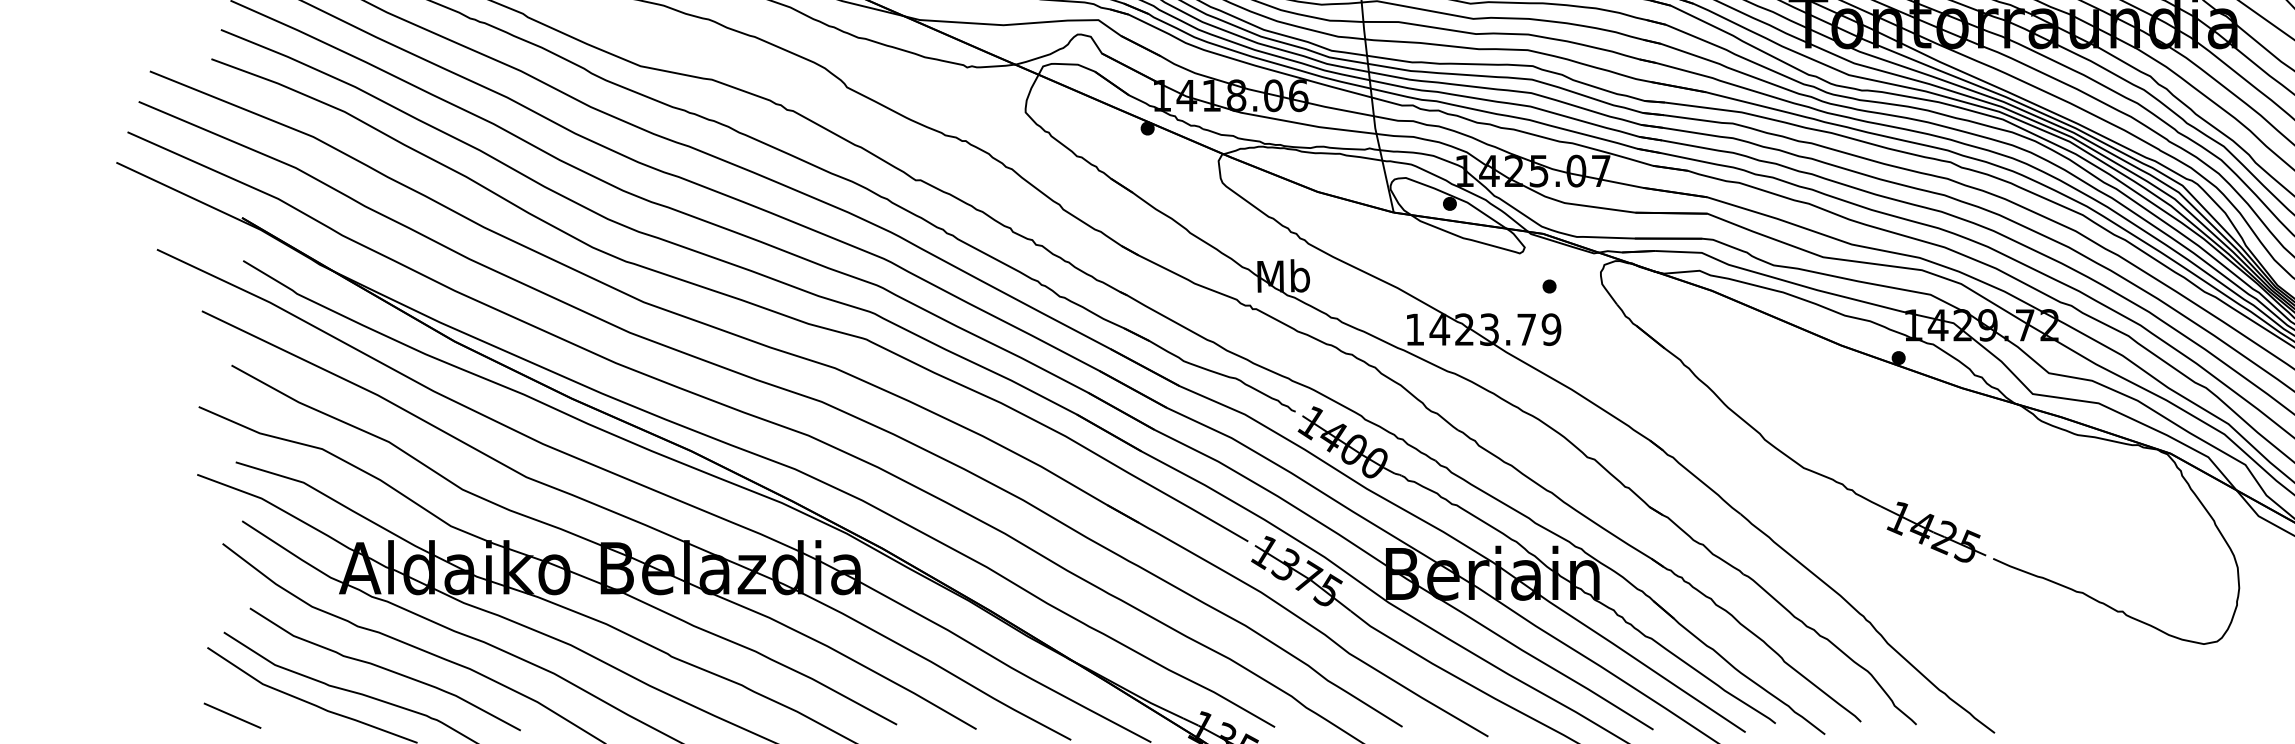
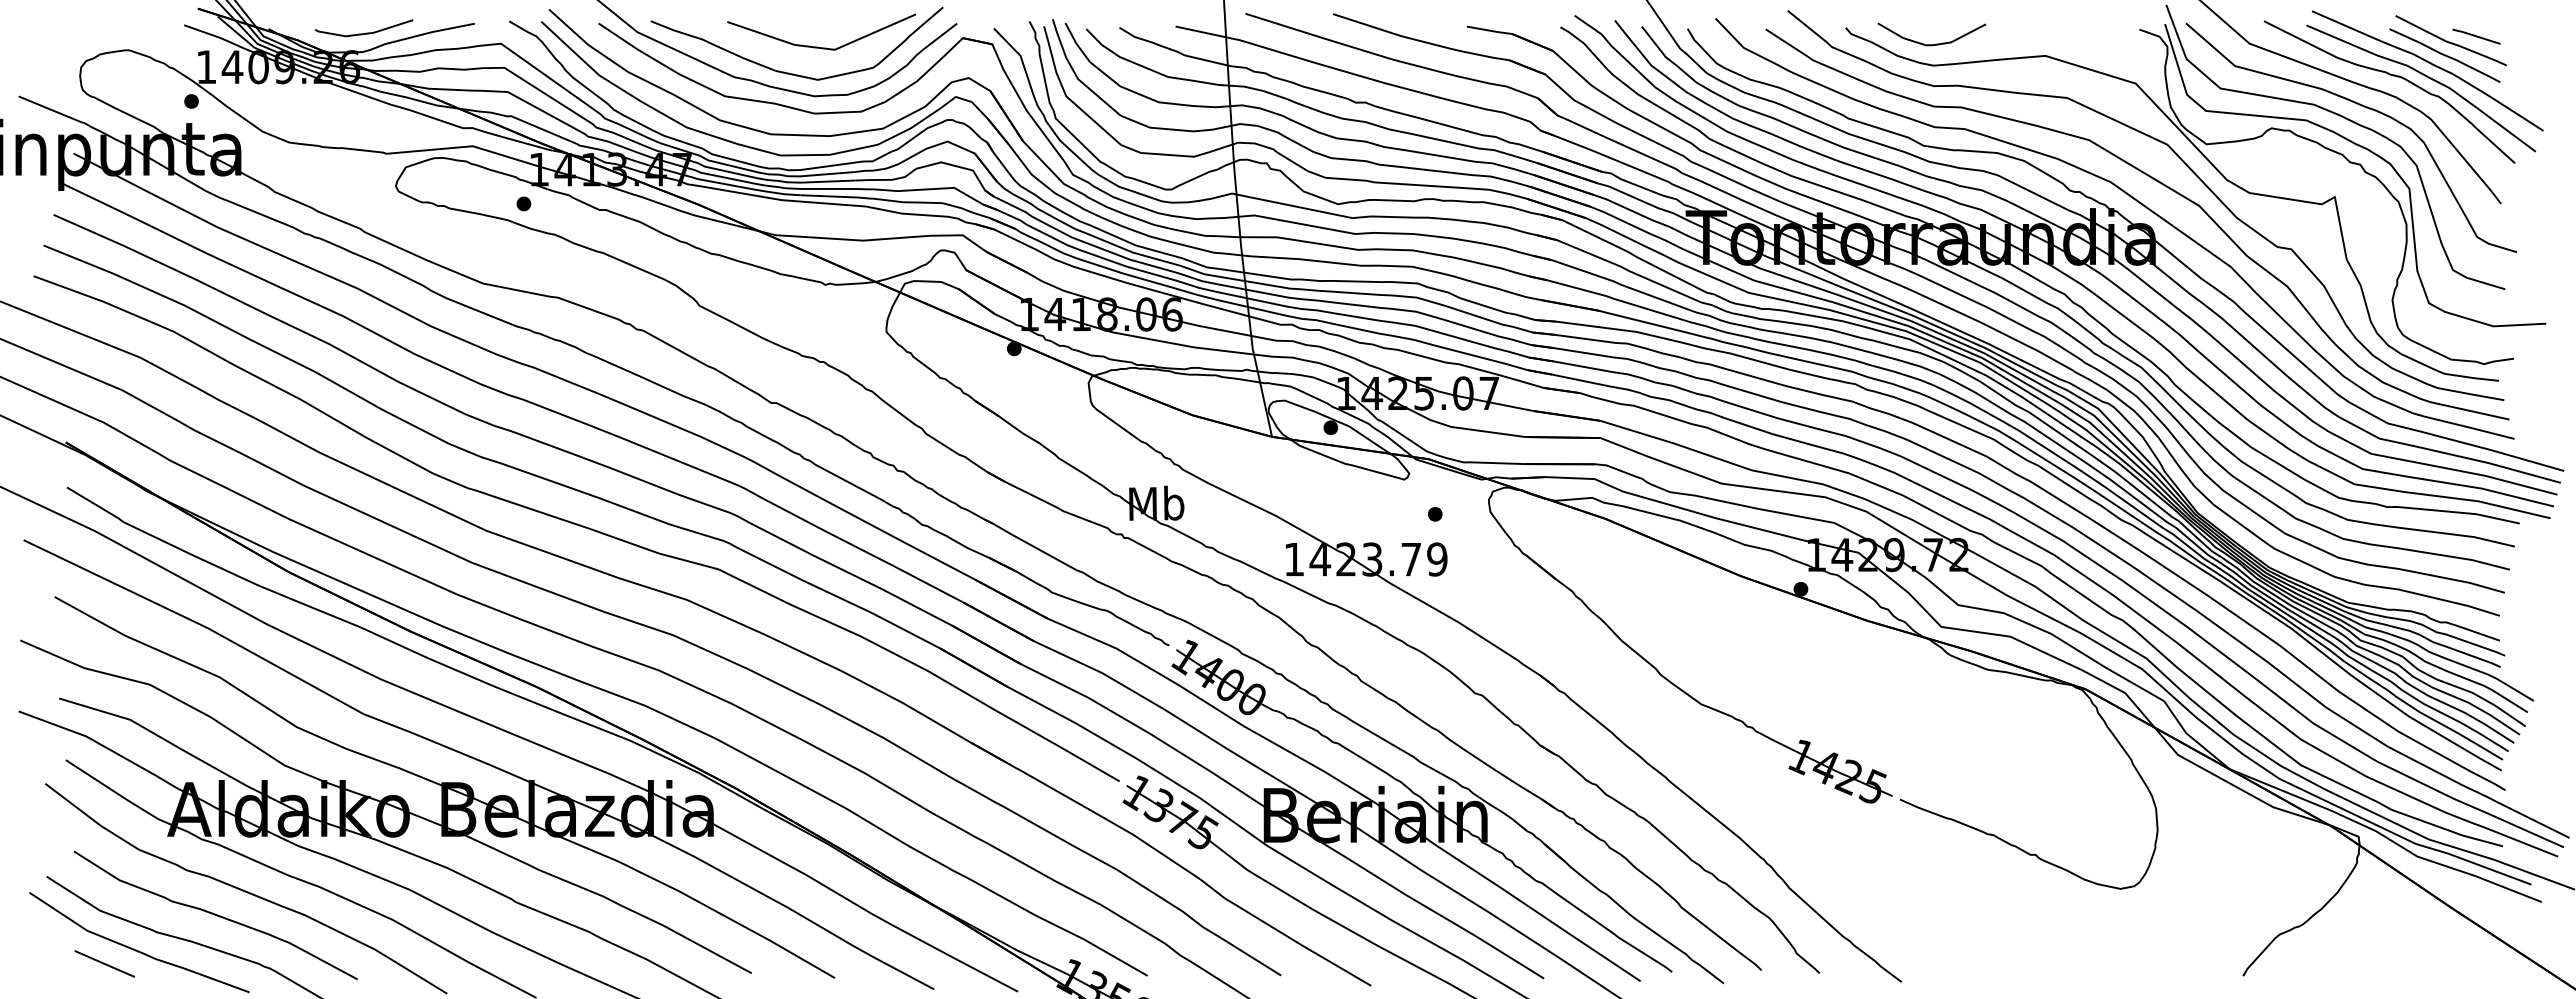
line: (232, 715) -> (104, 963), moved

